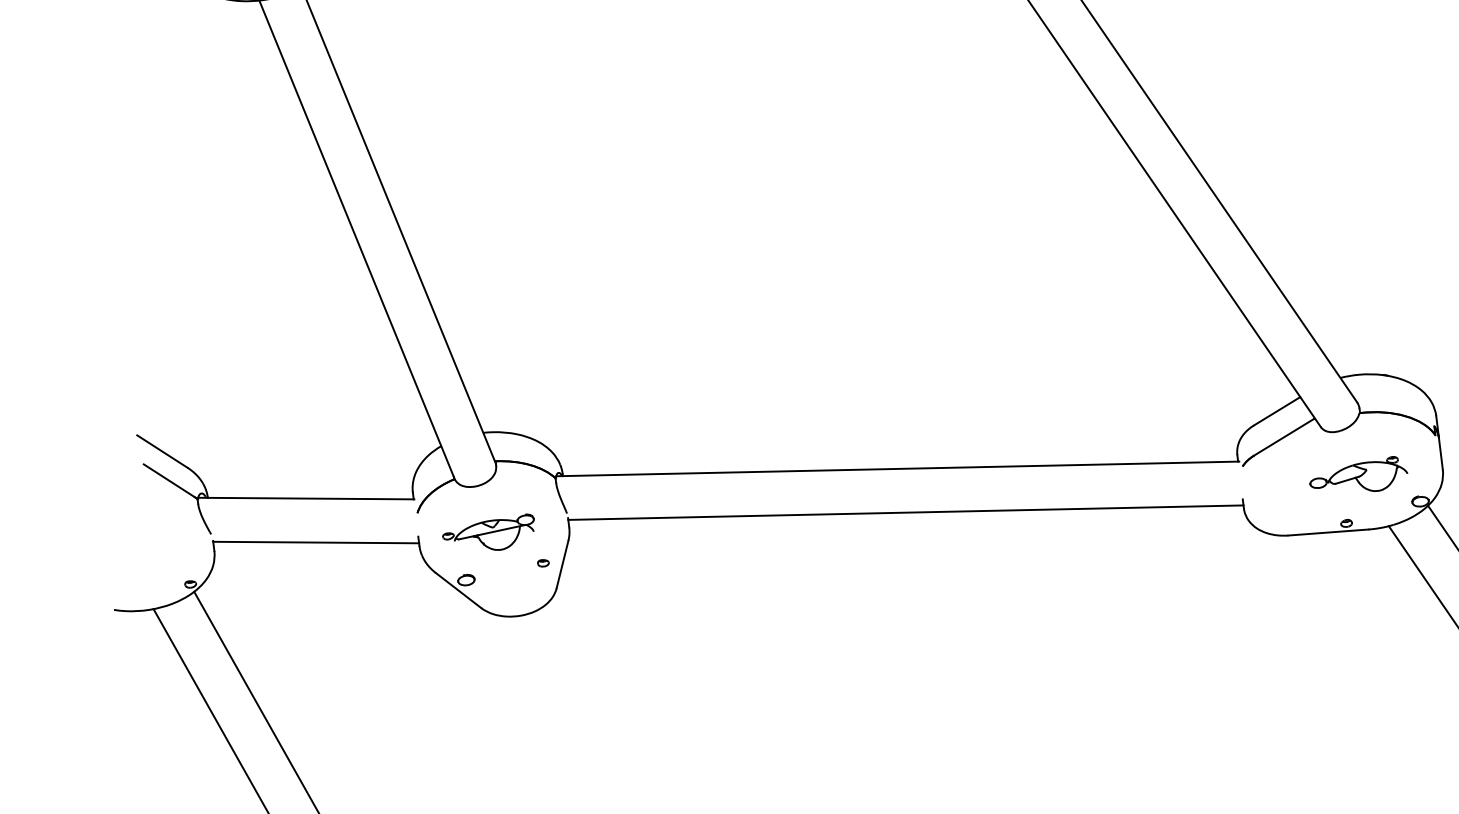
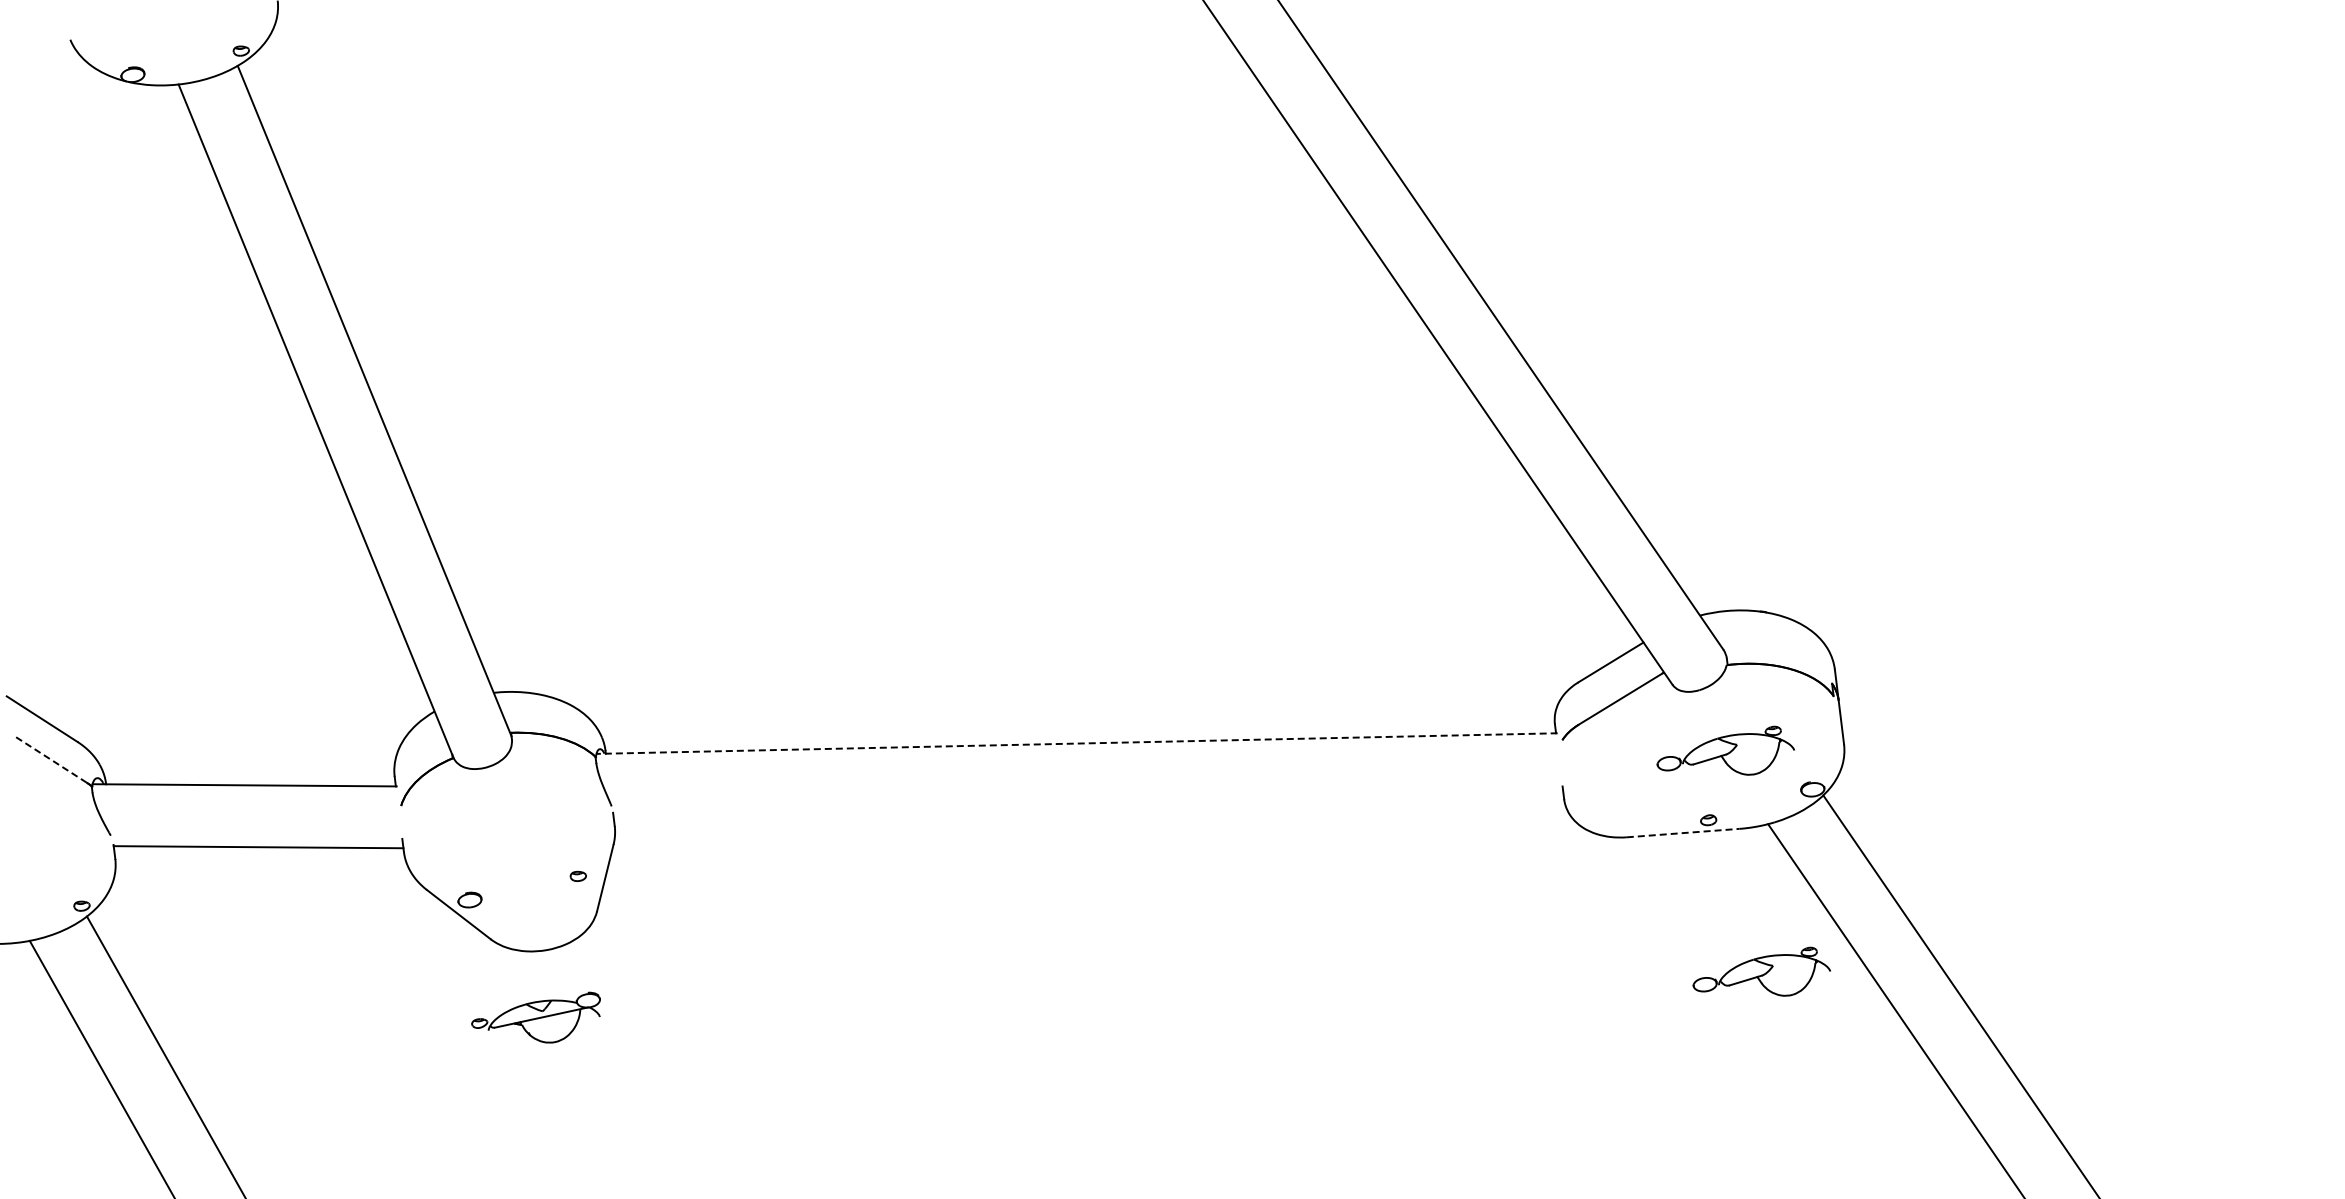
line: (898, 468) -> (1077, 743), solid -> dashed
line: (169, 480) -> (51, 759), solid -> dashed
line: (905, 512) -> (1088, 804), removed
part: (488, 532) -> (535, 1017), moved
line: (1328, 532) -> (1683, 833), solid -> dashed
part: (1384, 630) -> (1761, 971), added

